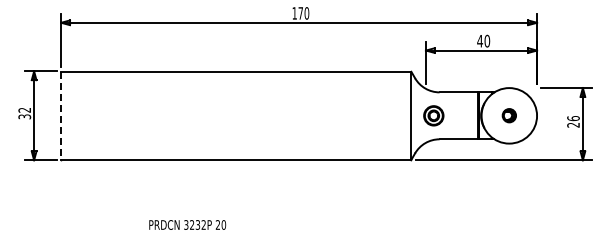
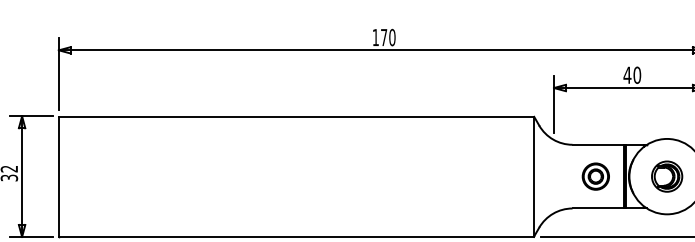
part: (433, 115) -> (595, 176), moved
part: (509, 115) -> (667, 176), size x1.67
line: (61, 116) -> (59, 177), dashed -> solid

